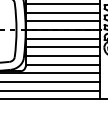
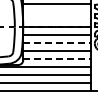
line: (62, 12) -> (56, 11), removed
line: (62, 21) -> (56, 19), removed
line: (63, 47) -> (57, 43), solid -> dashed
line: (63, 65) -> (57, 59), solid -> dashed

